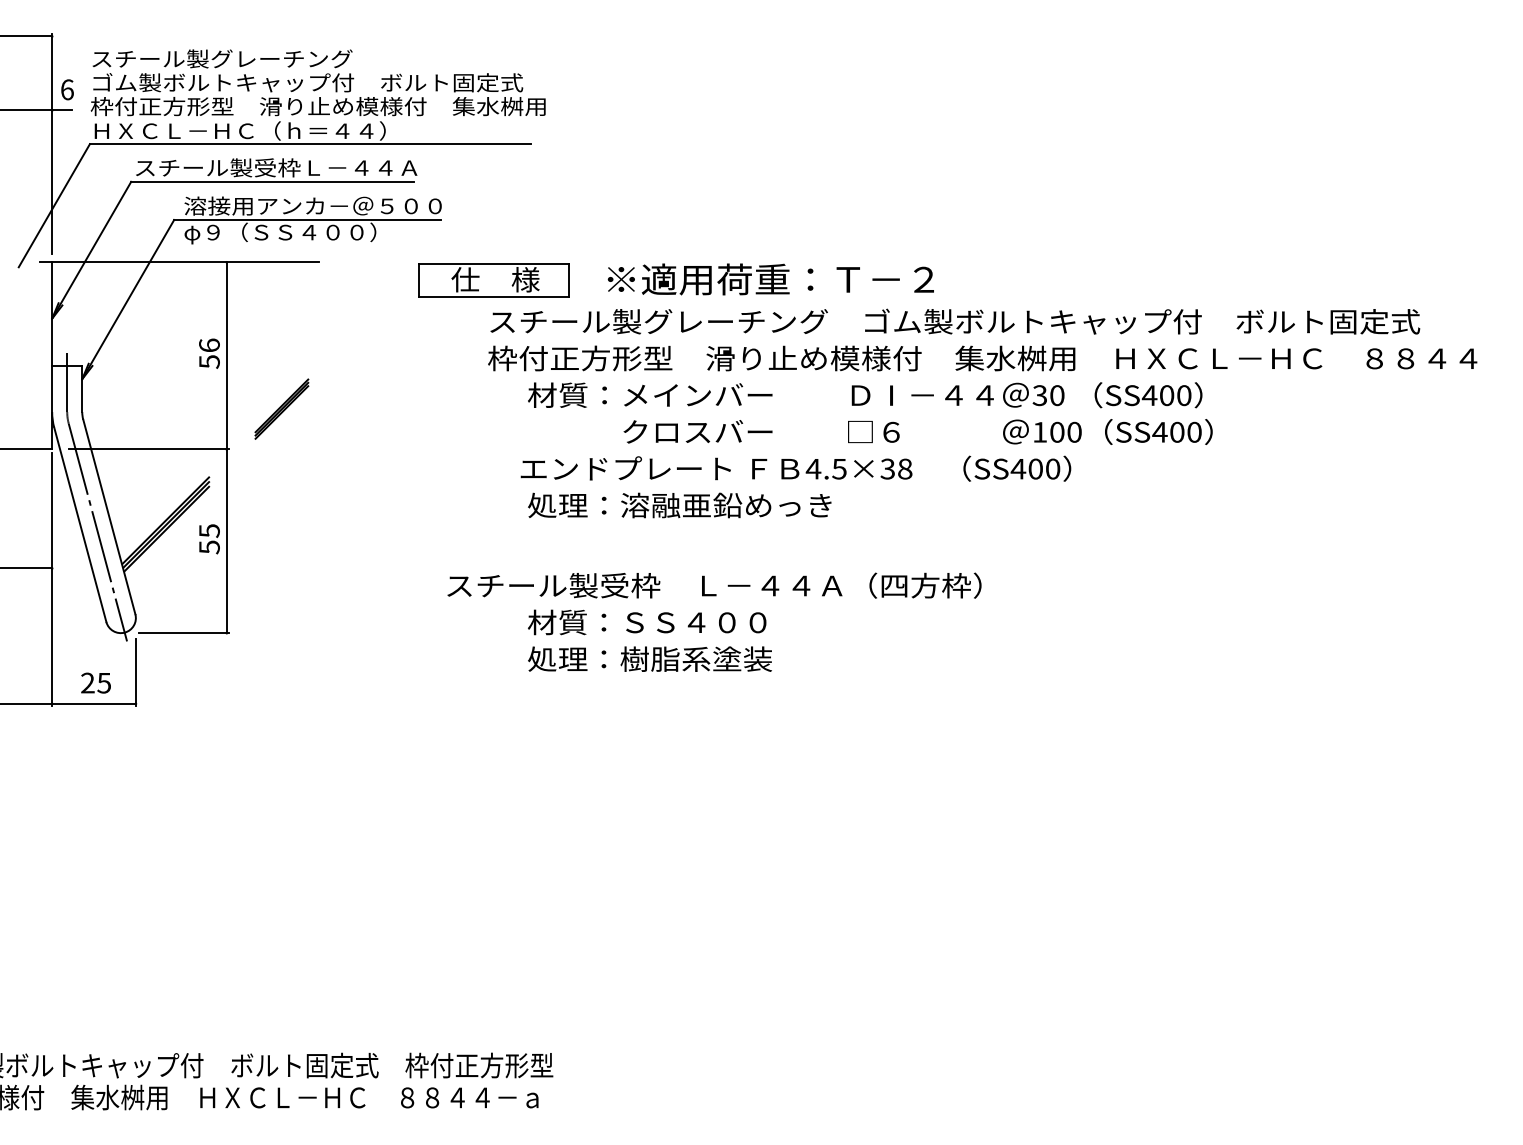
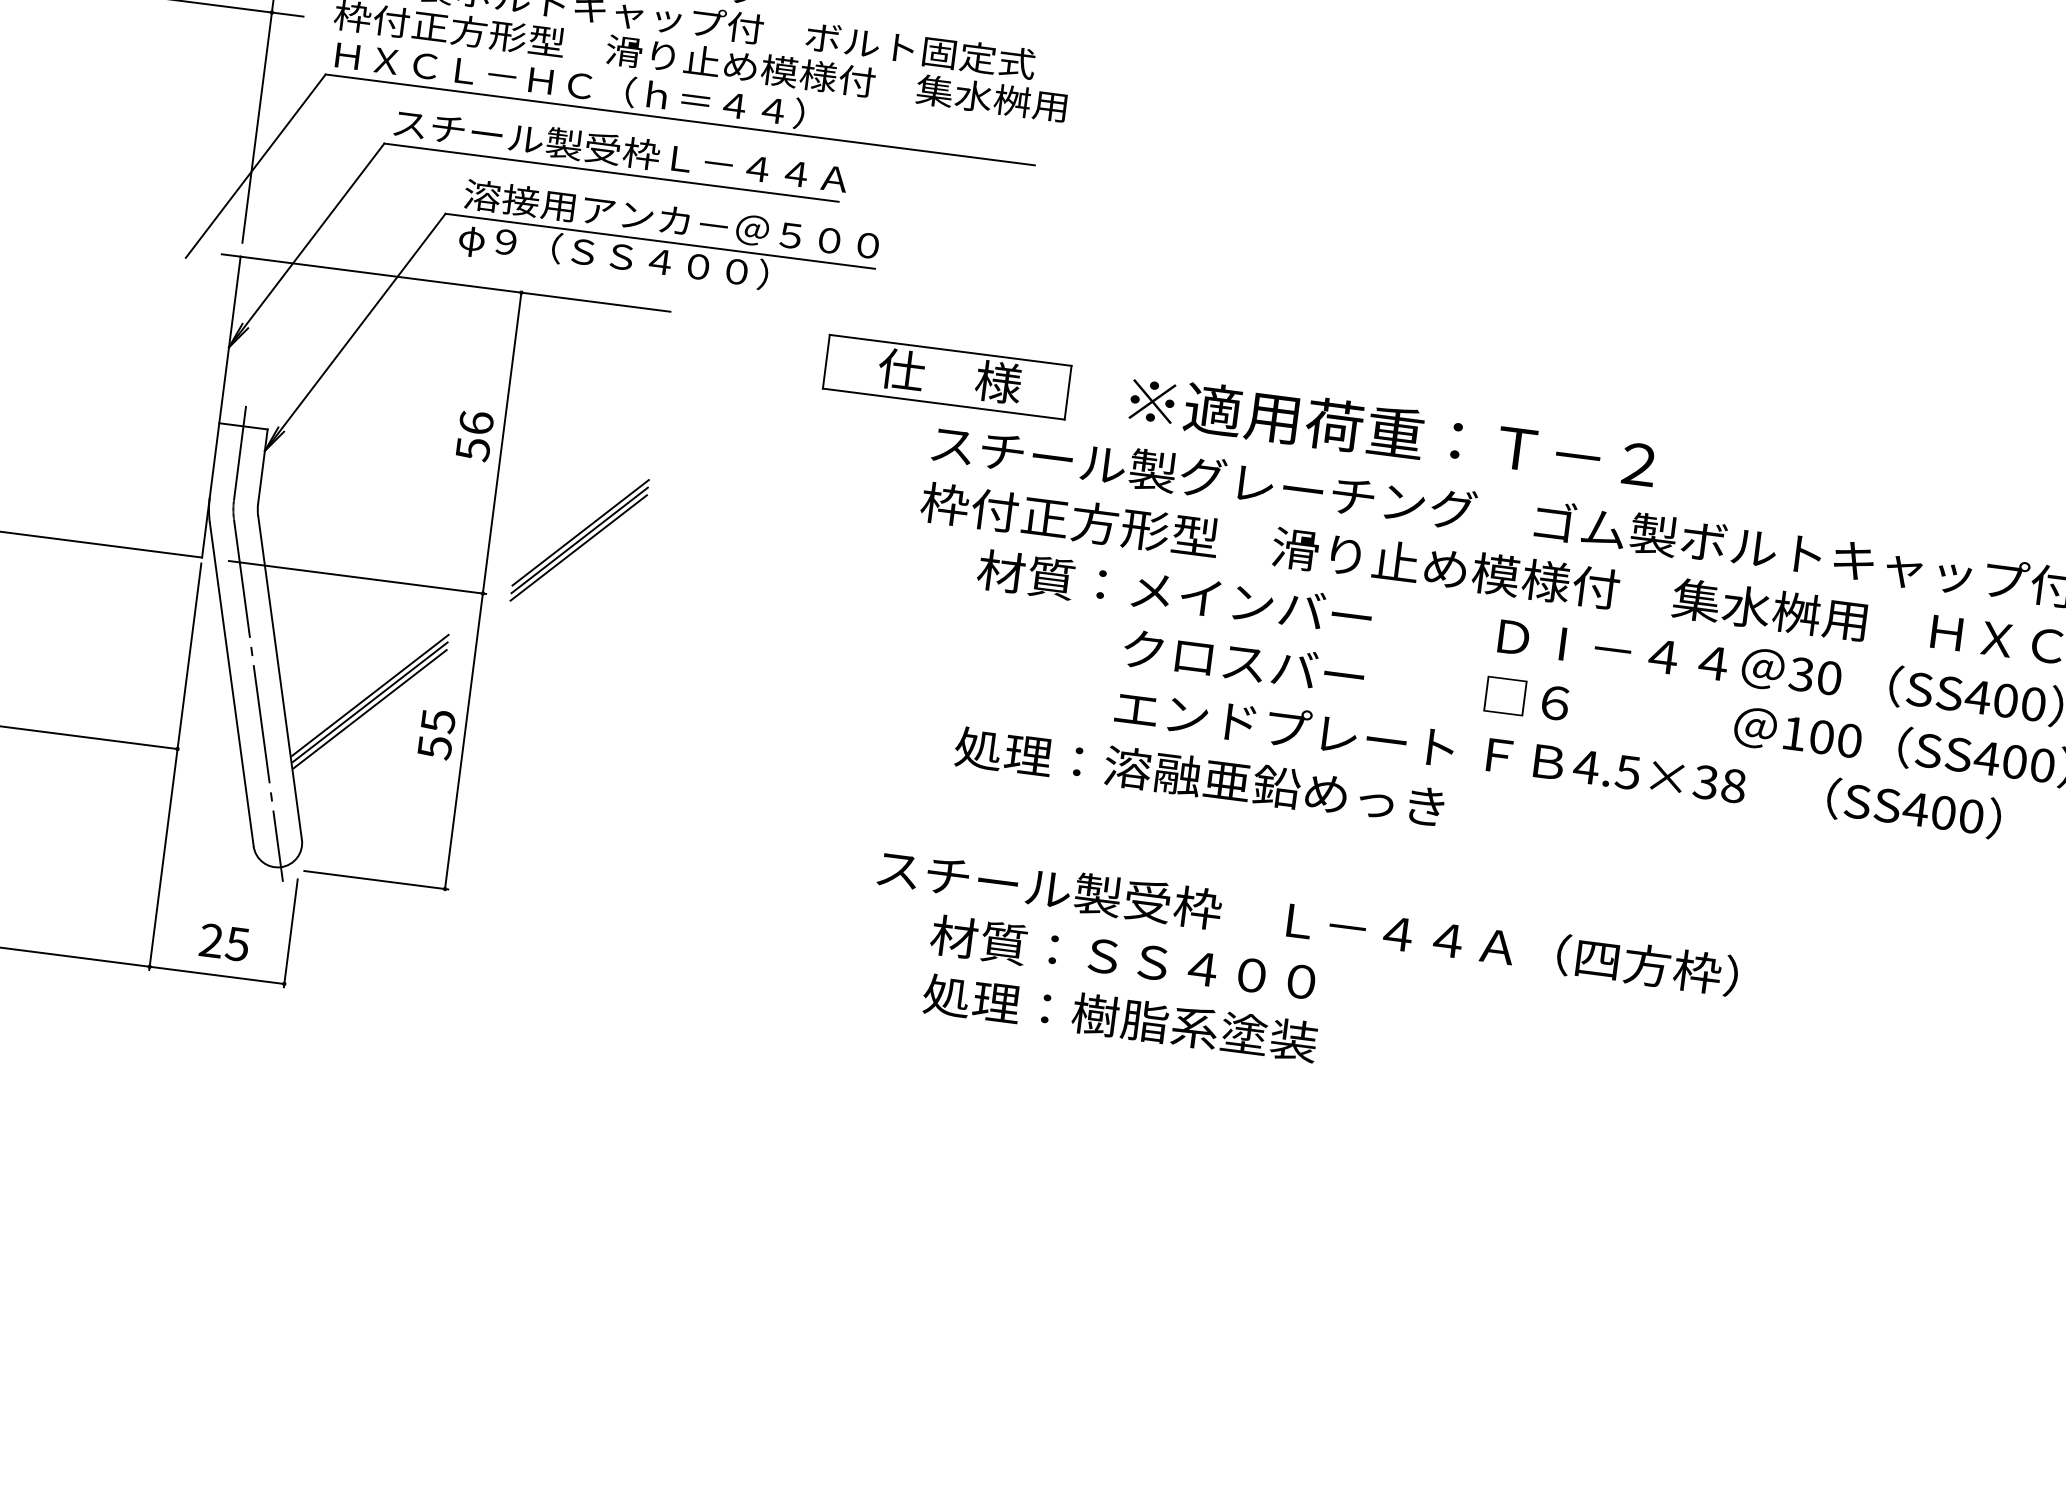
part: (281, 408) -> (579, 539), size x1.43
text: (795, 468) -> (1557, 762), moved
text: (714, 585) -> (1308, 921), moved

